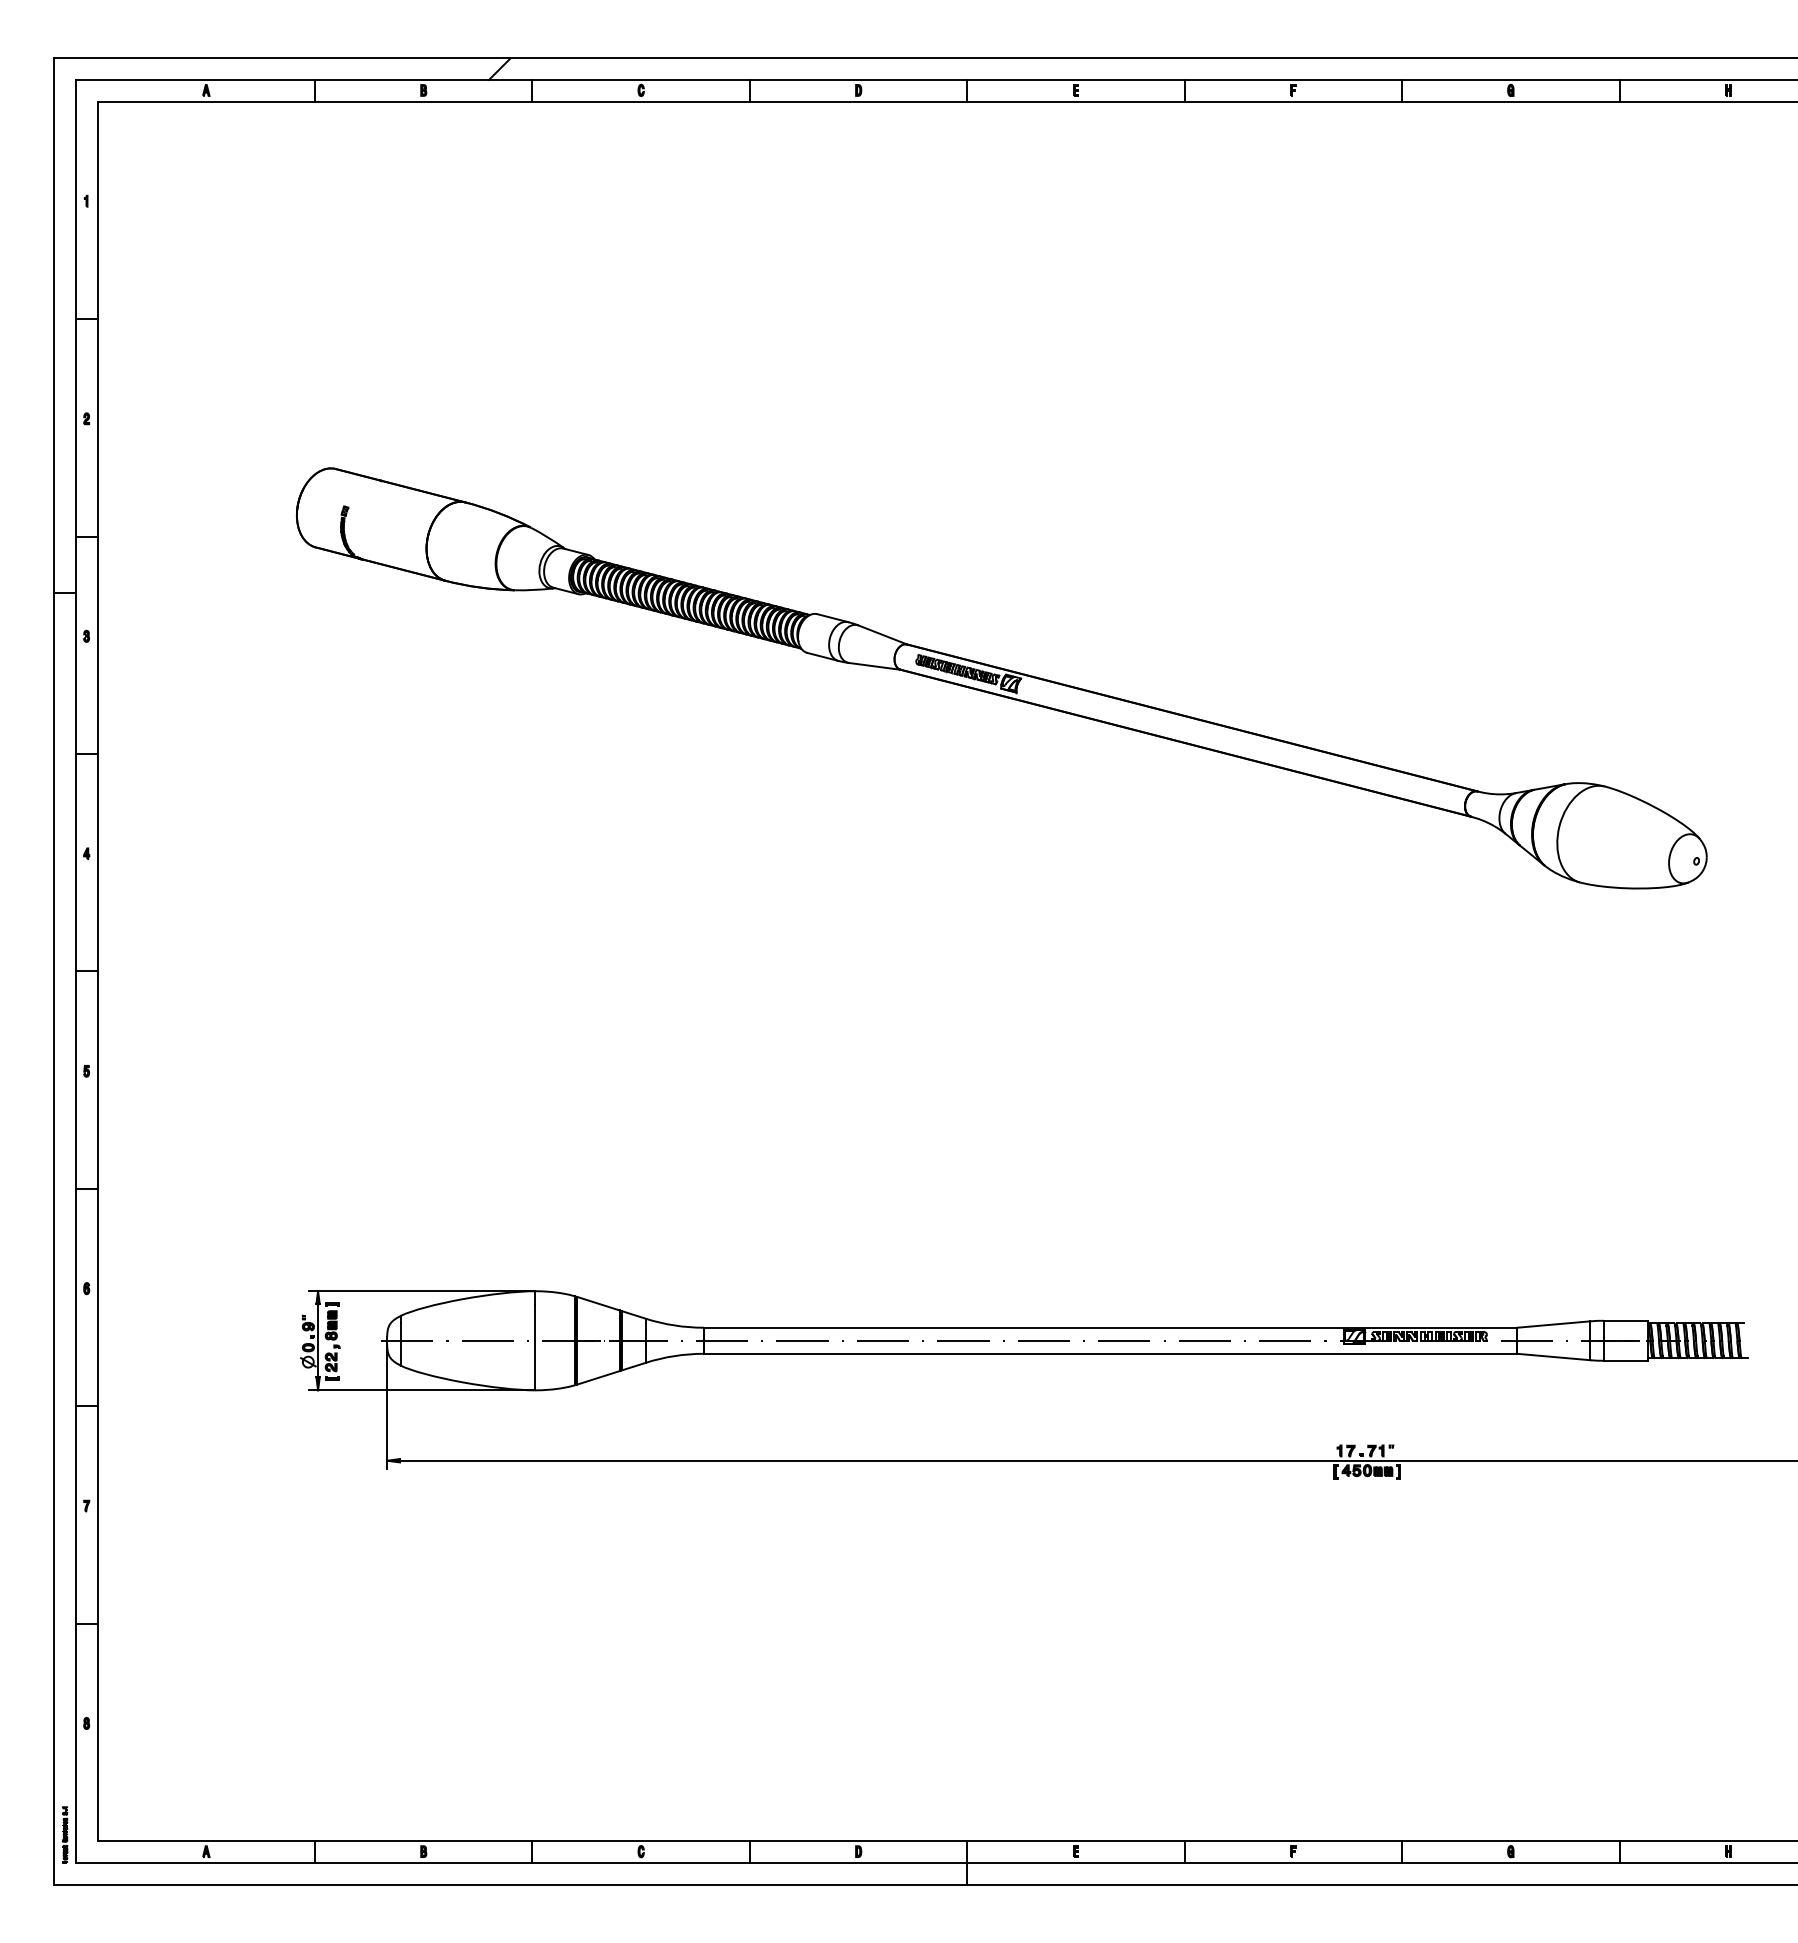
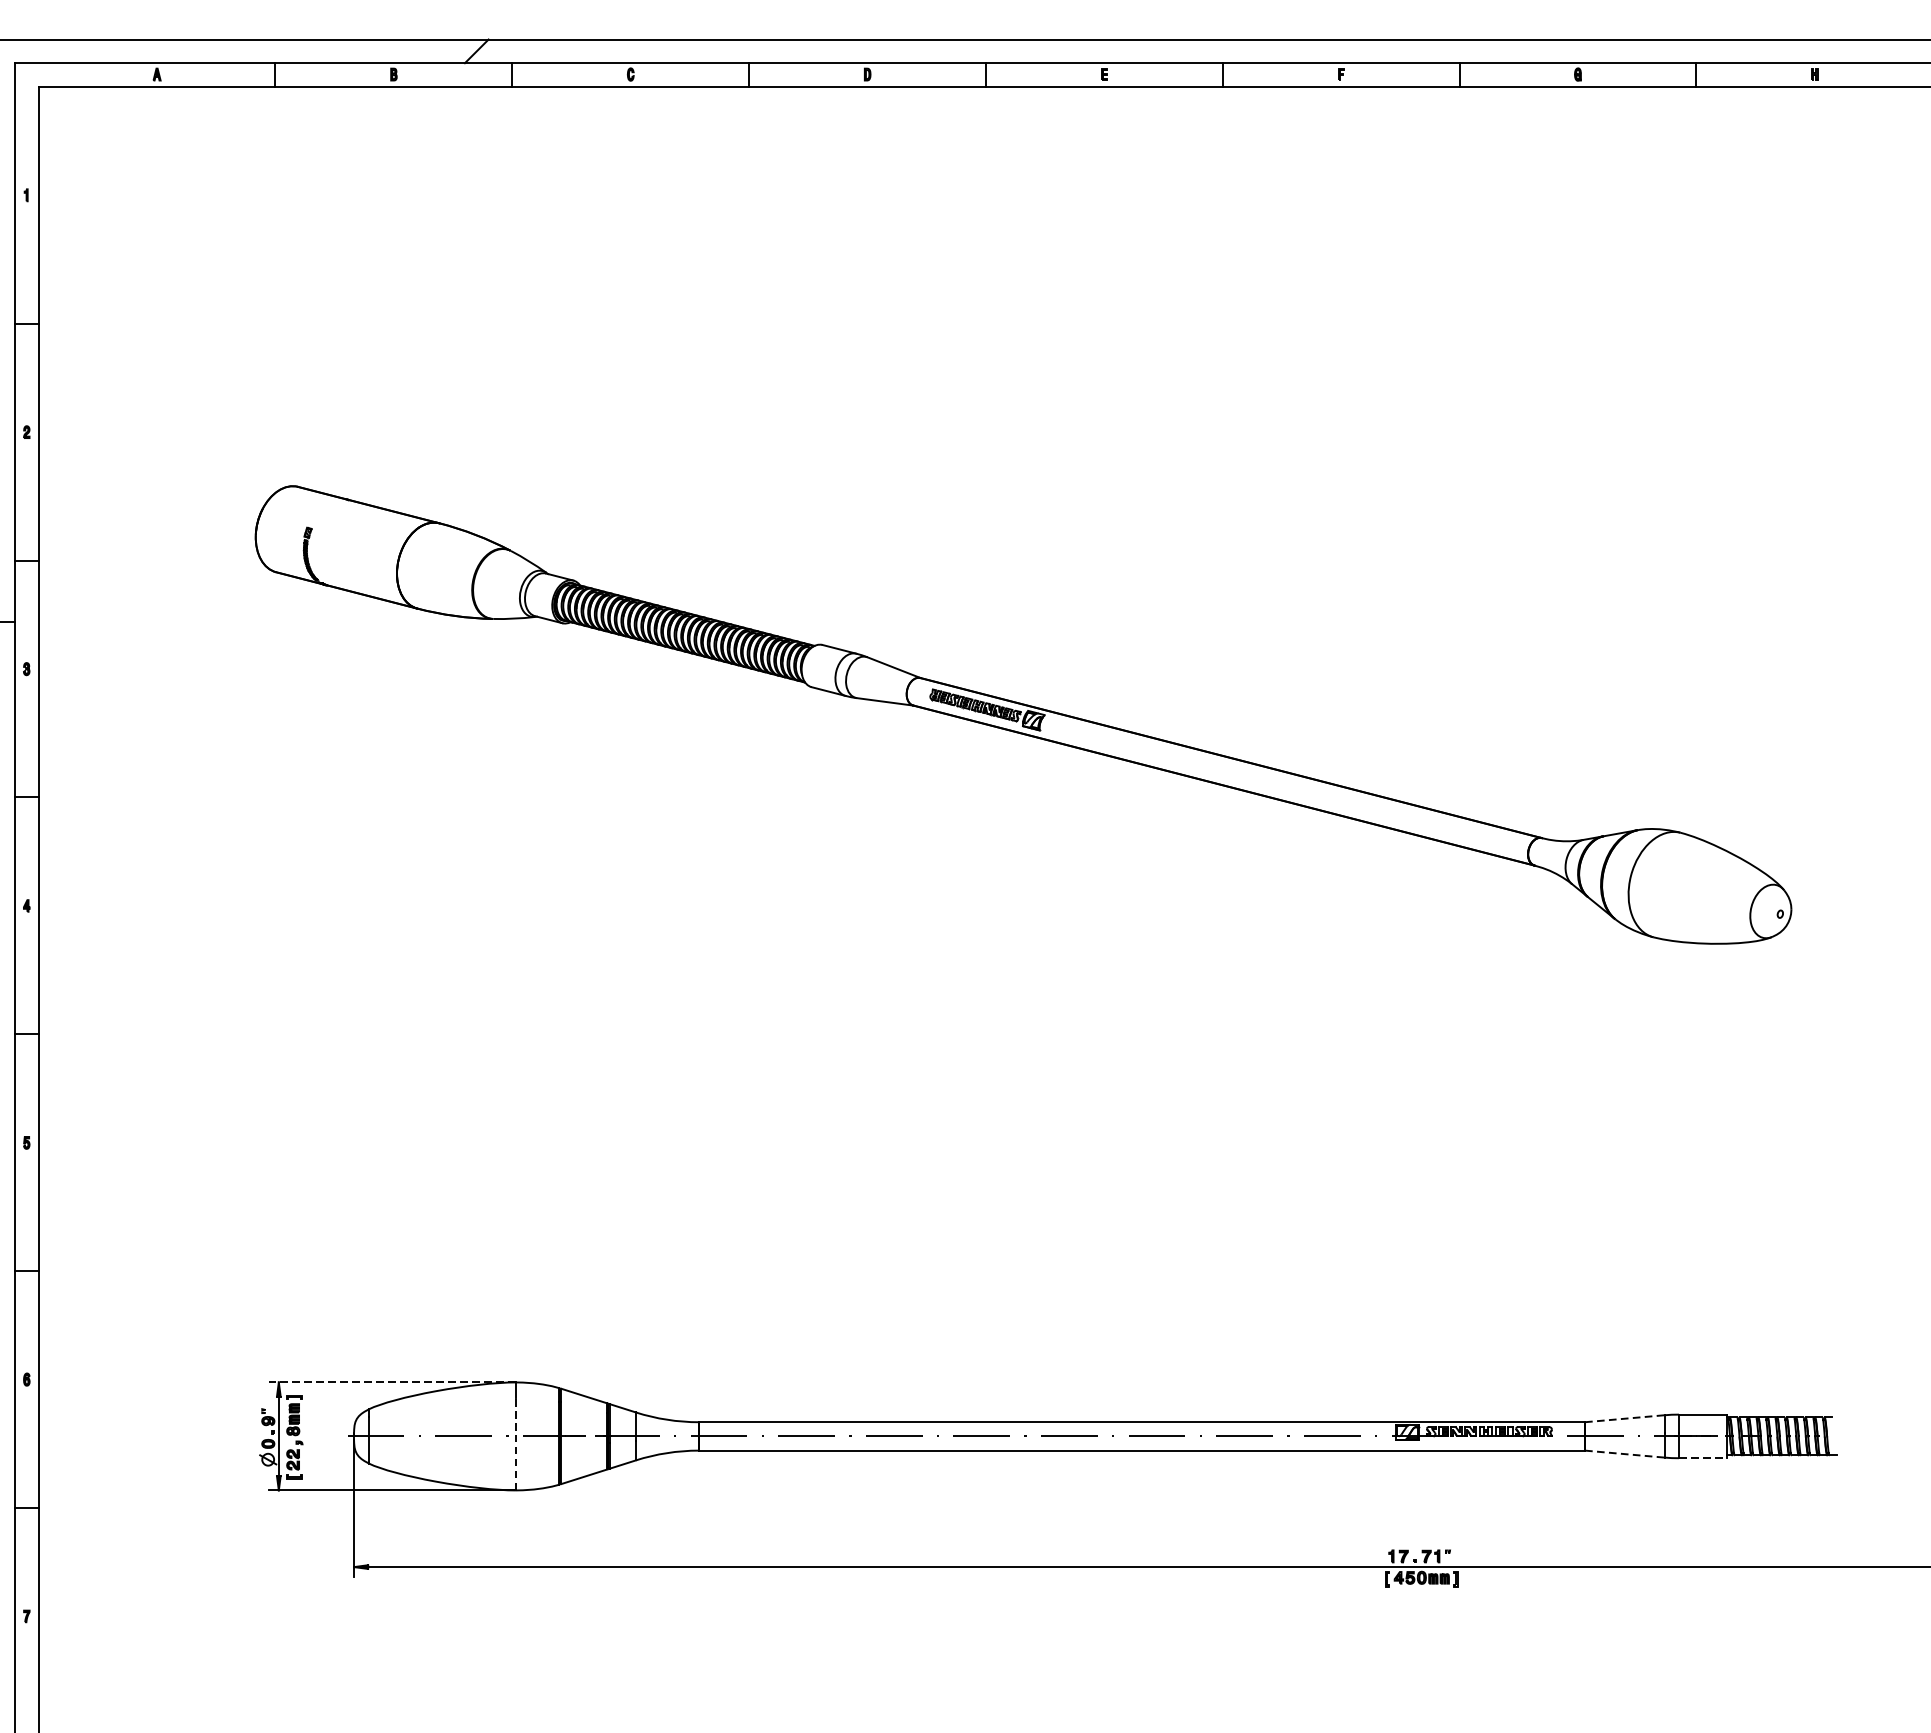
line: (421, 1291) -> (391, 1382), solid -> dashed
line: (1553, 1324) -> (1624, 1418), solid -> dashed
line: (535, 1347) -> (515, 1443), solid -> dashed
line: (1553, 1357) -> (1624, 1454), solid -> dashed
line: (1626, 1360) -> (1703, 1457), solid -> dashed

